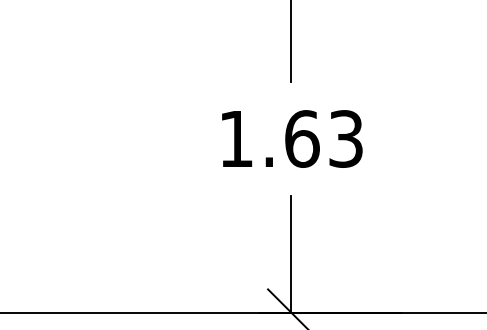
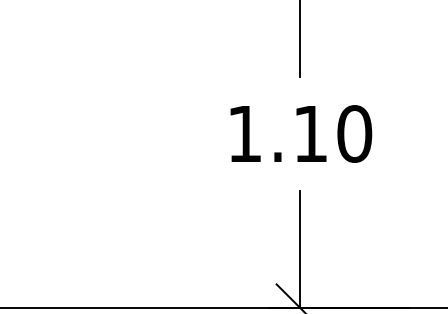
text: (324, 138) -> (333, 133), 1.63 -> 1.10

